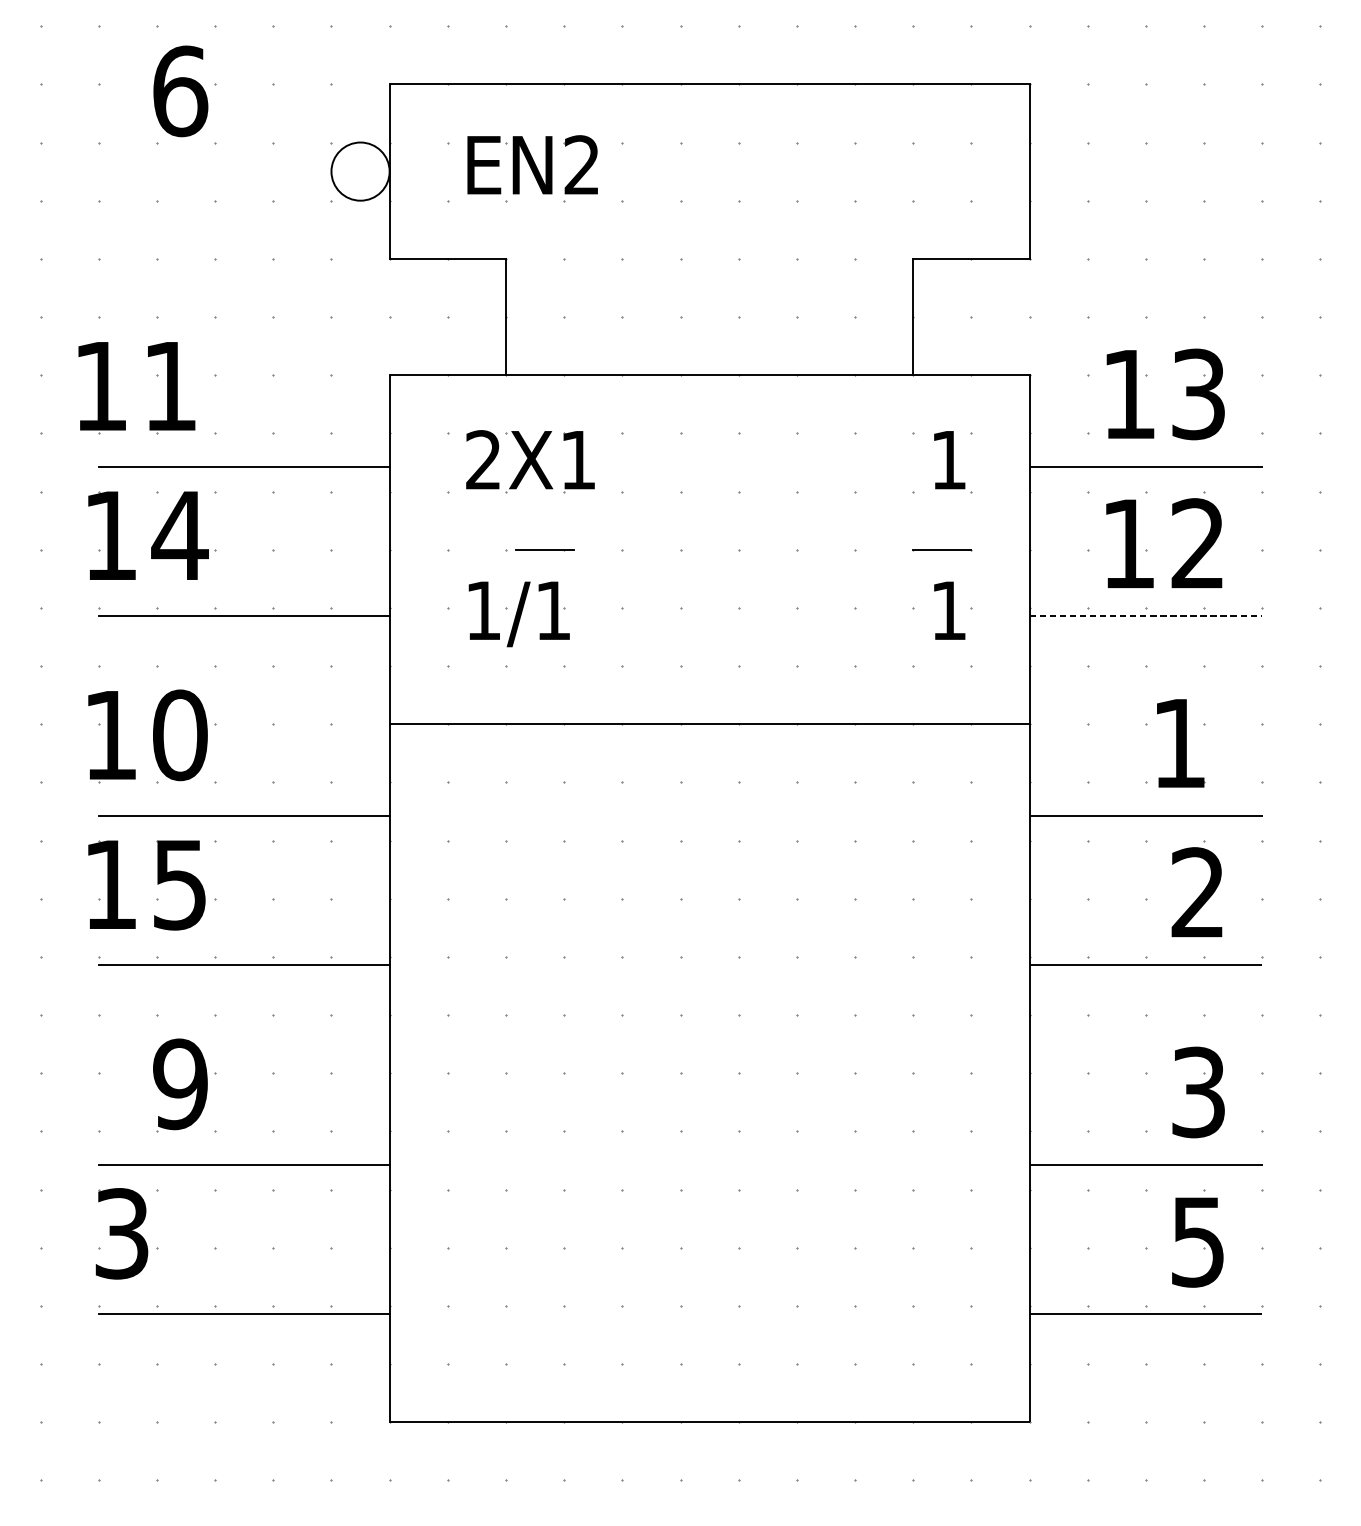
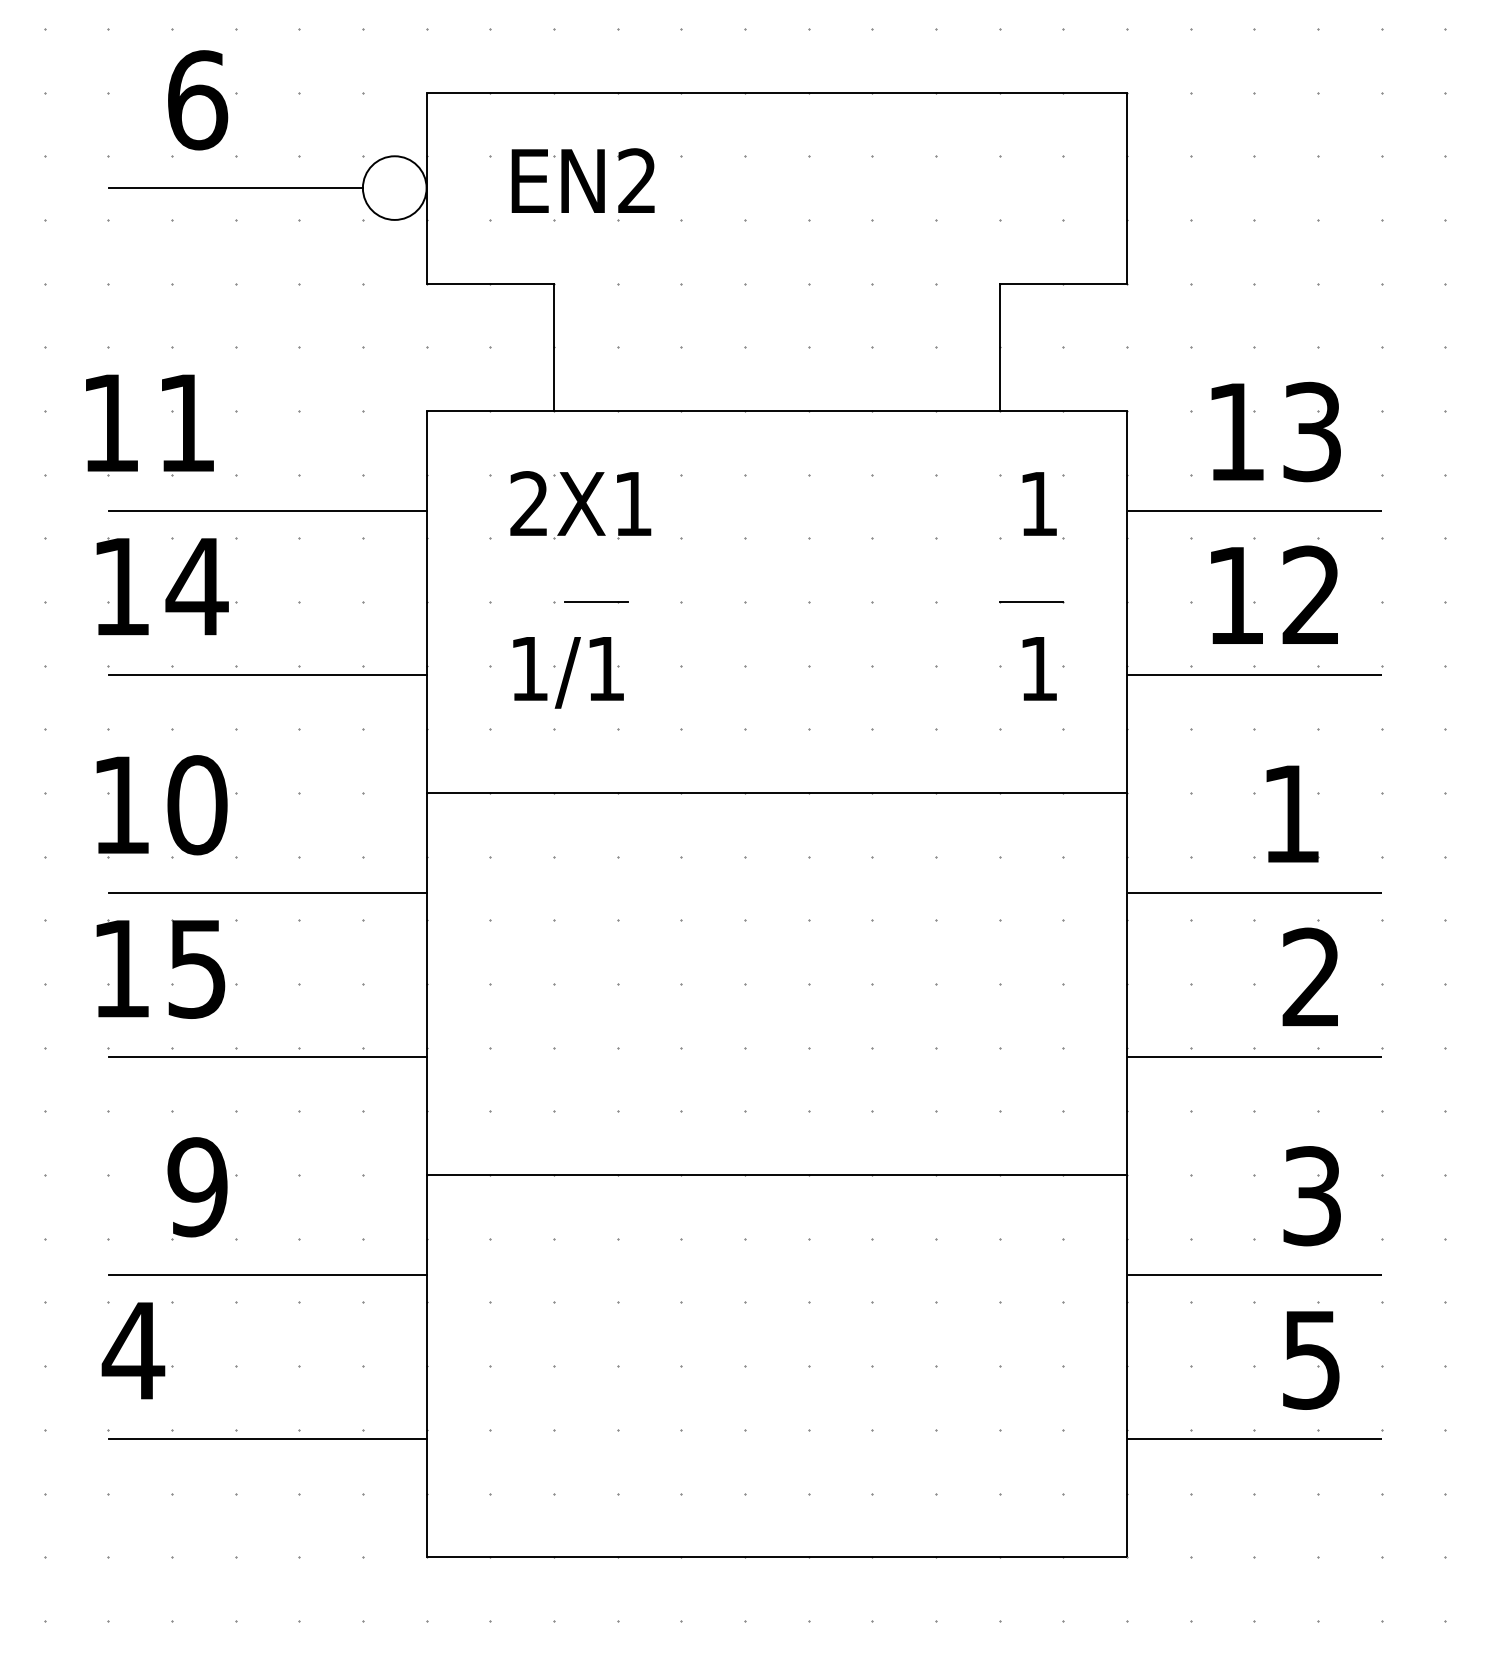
line: (215, 171) -> (235, 188), added
line: (1145, 615) -> (1254, 674), dashed -> solid
line: (709, 1073) -> (776, 1175), added
text: (121, 1233) -> (133, 1350), 3 -> 4

